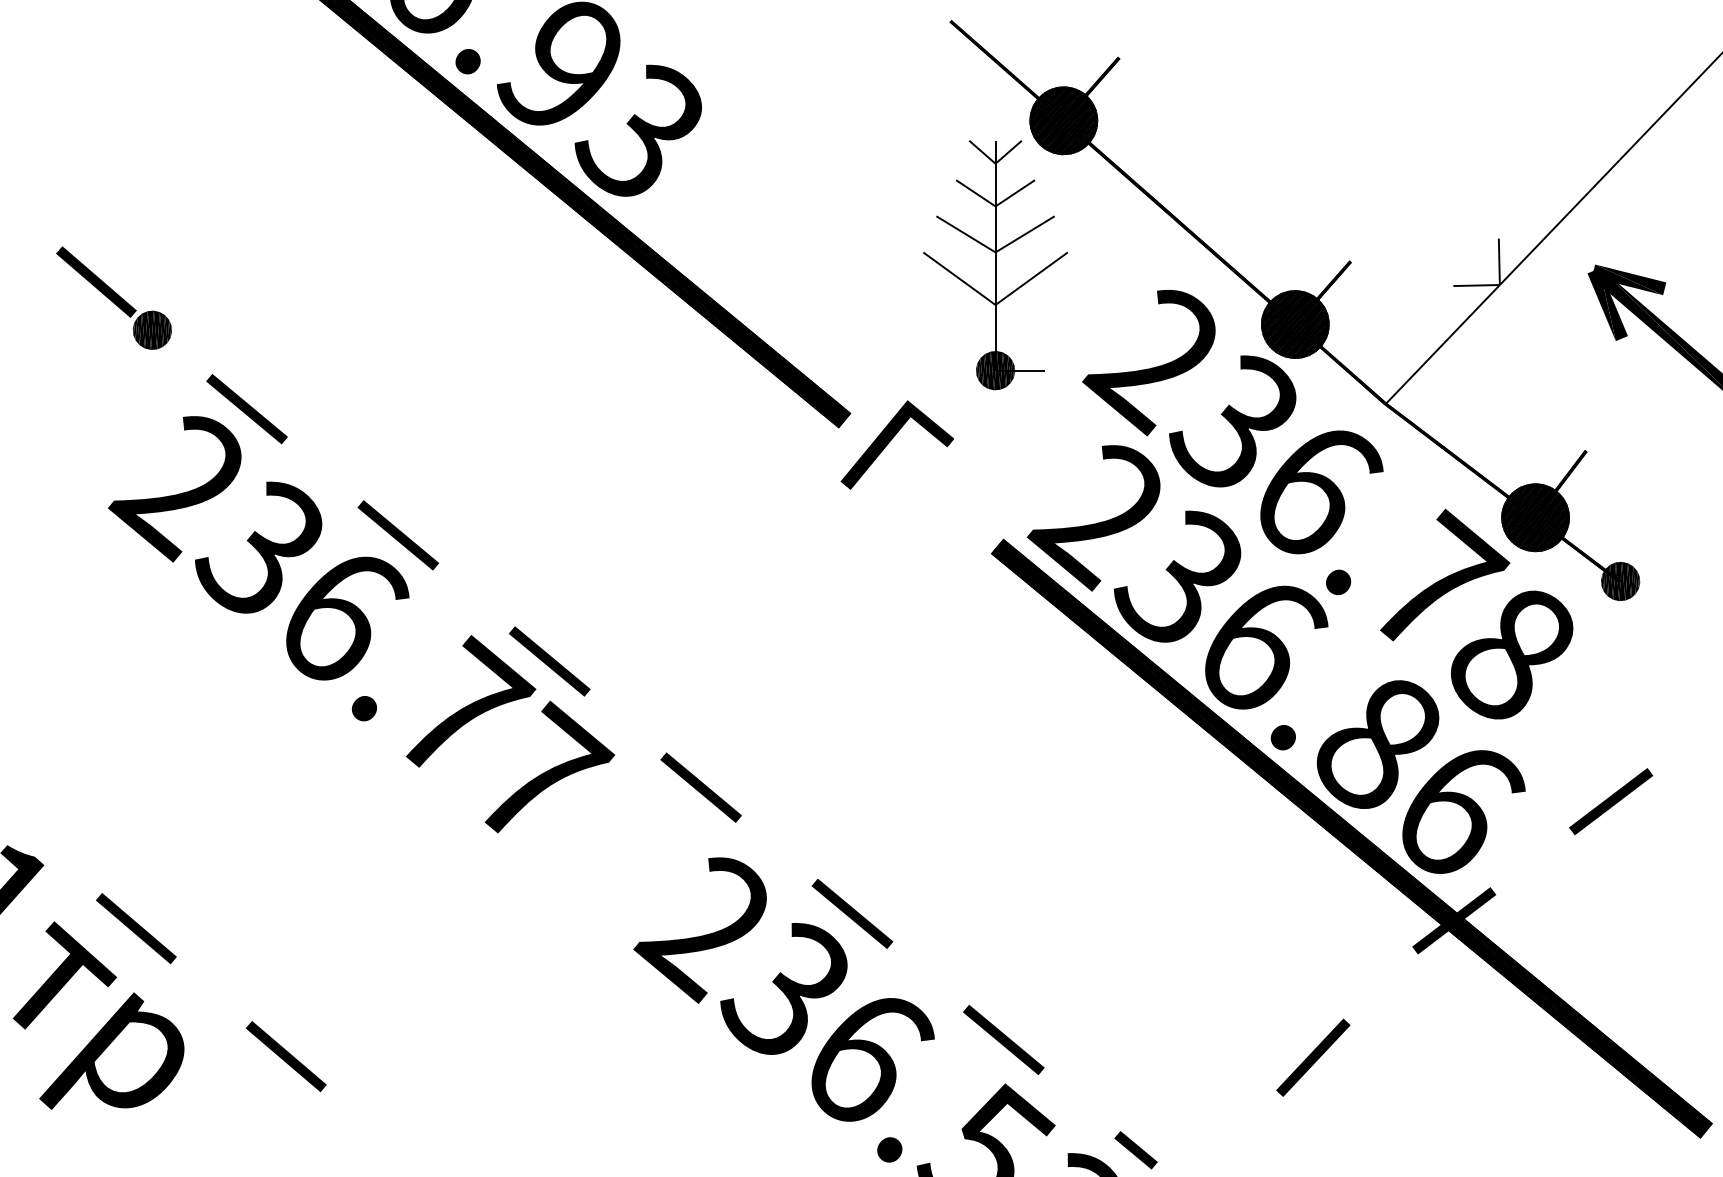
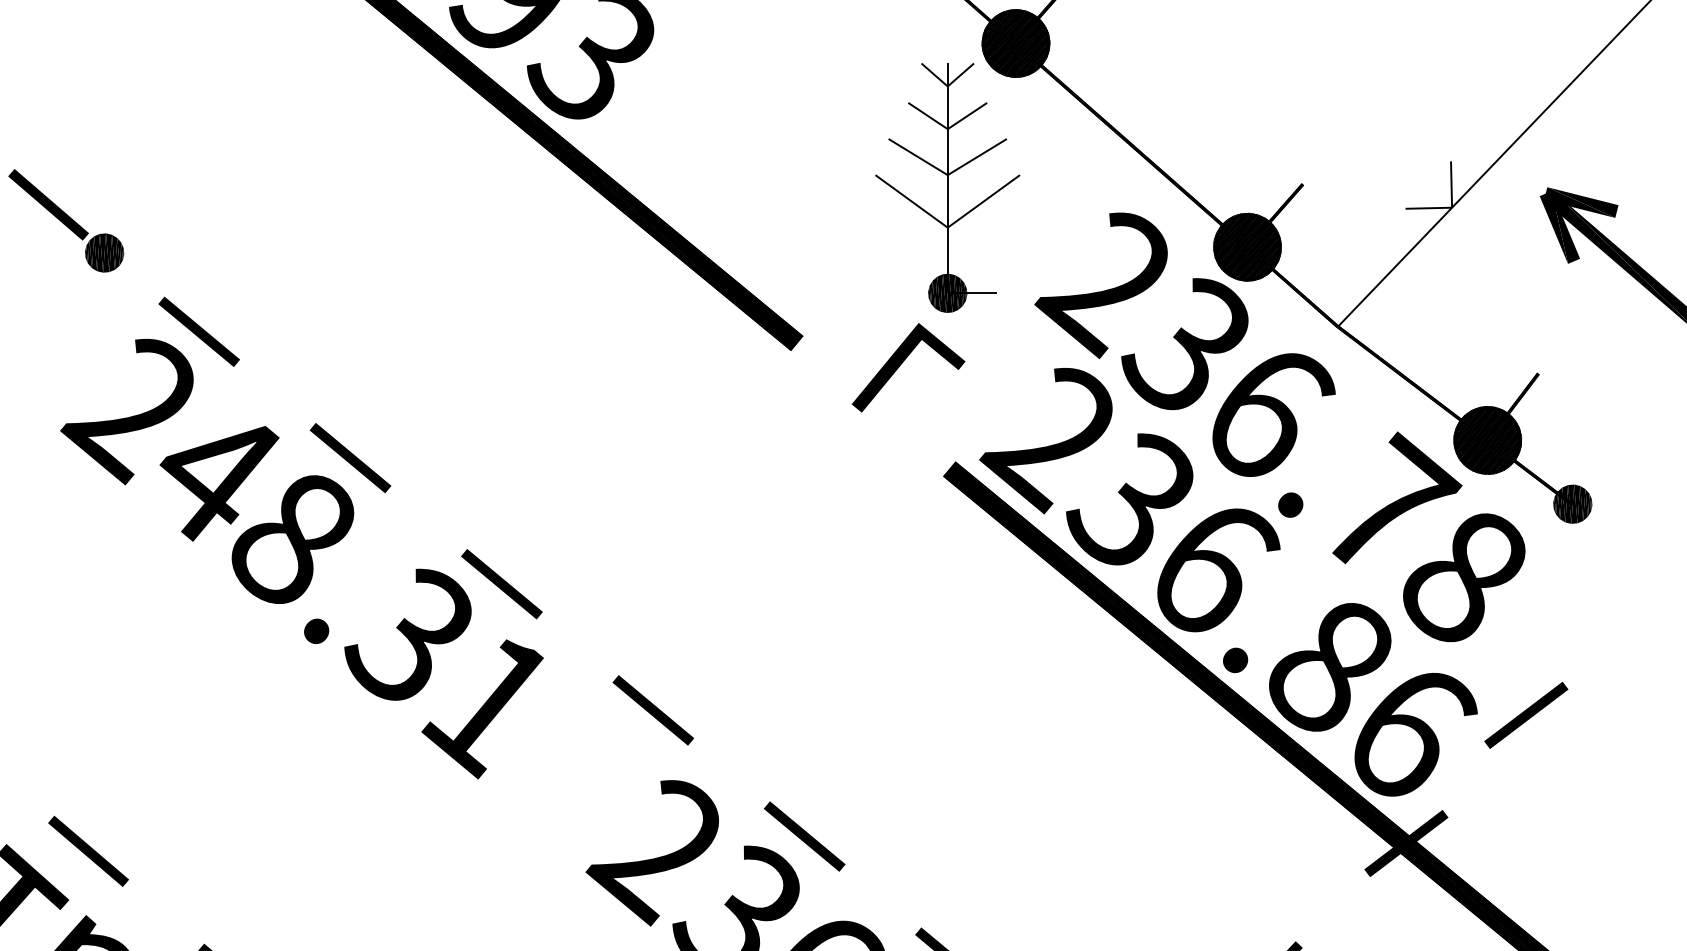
text: (897, 444) -> (908, 367), moved
text: (405, 668) -> (357, 591), 236.77 -> 248.31
line: (1611, 801) -> (1526, 715), moved

